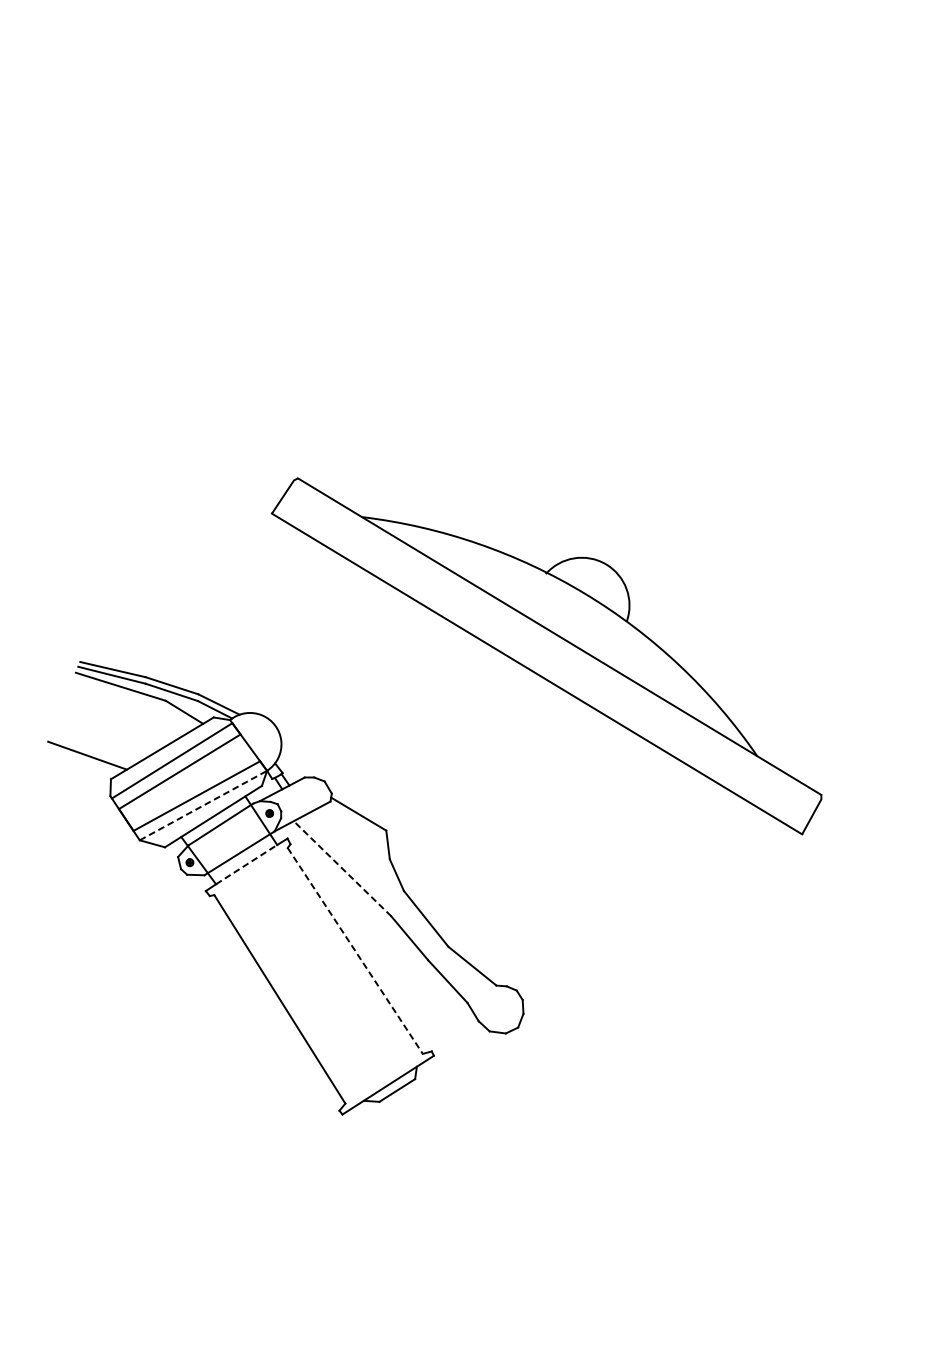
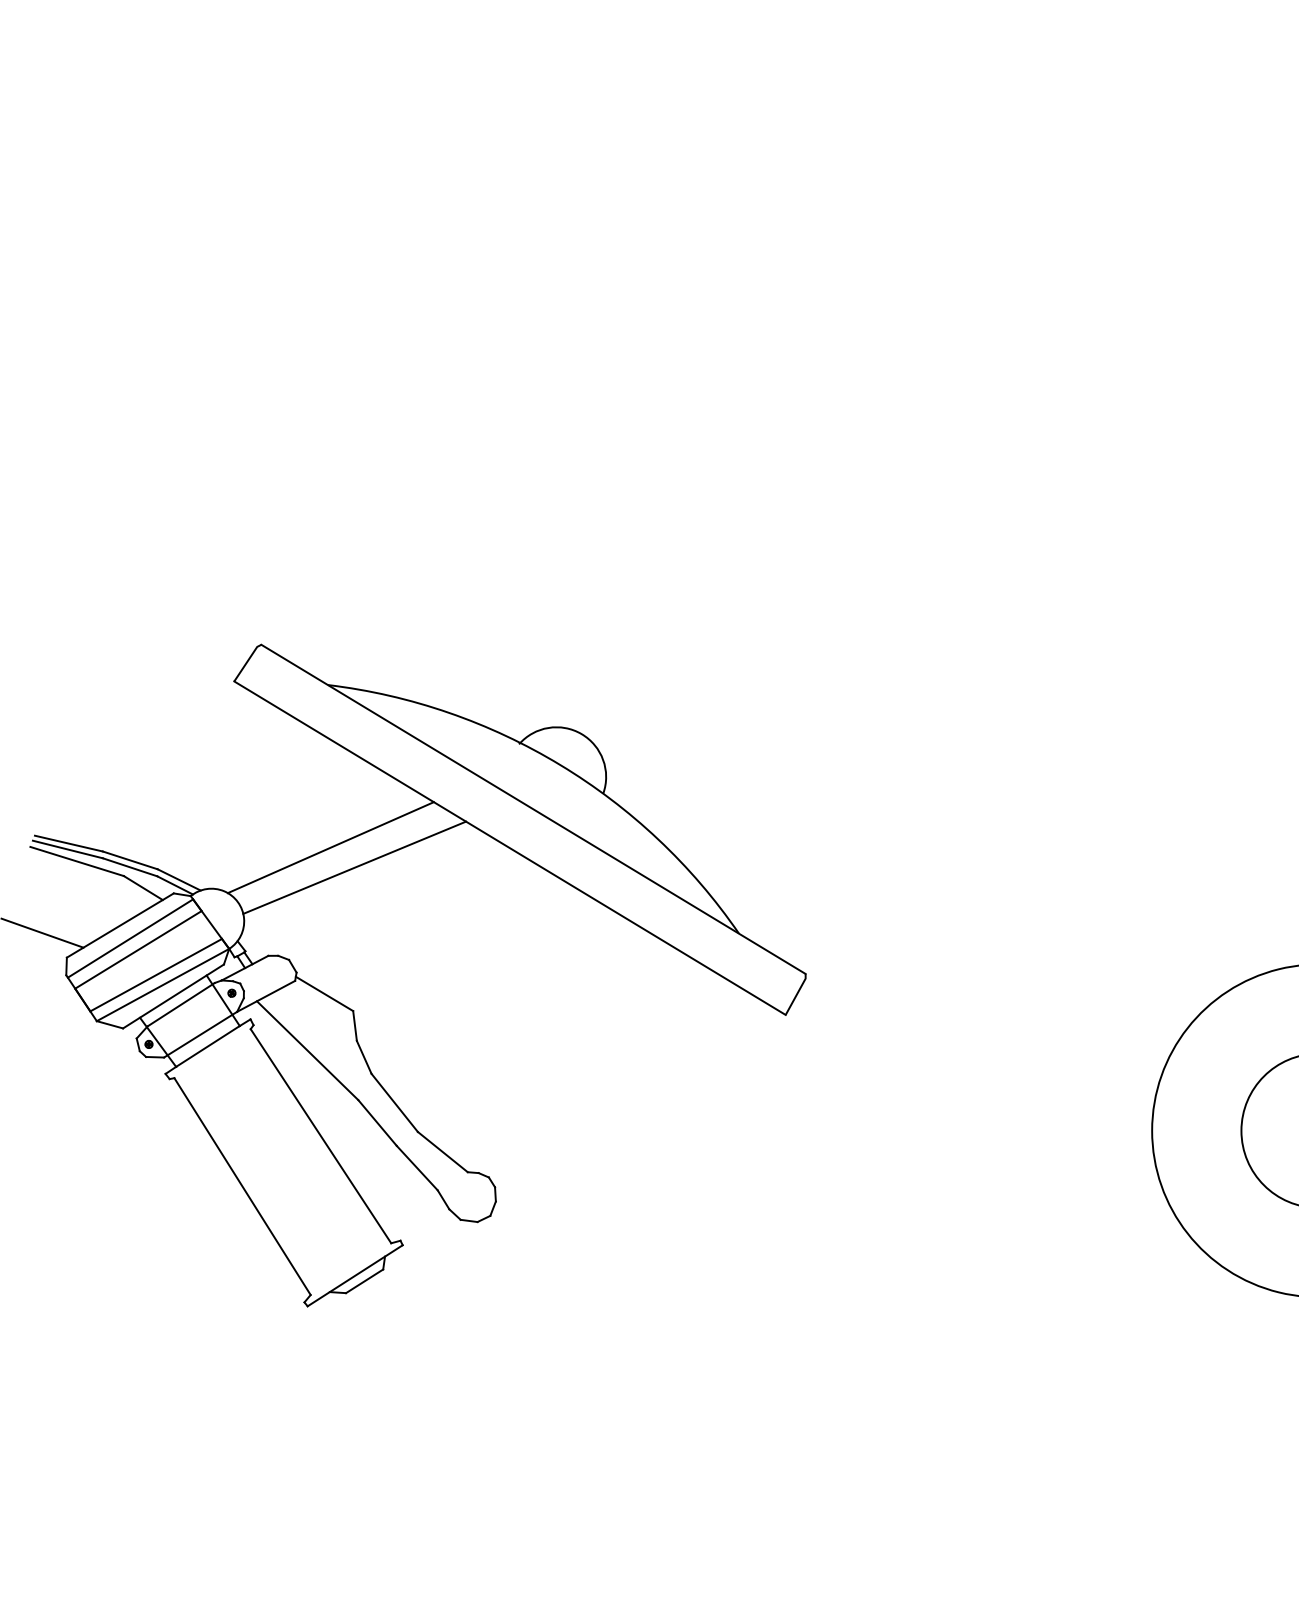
line: (364, 673) -> (330, 847), added
line: (387, 692) -> (354, 867), added
line: (203, 805) -> (163, 984), dashed -> solid
line: (246, 864) -> (207, 1046), dashed -> solid
line: (342, 868) -> (307, 1050), dashed -> solid
line: (355, 951) -> (321, 1136), dashed -> solid

